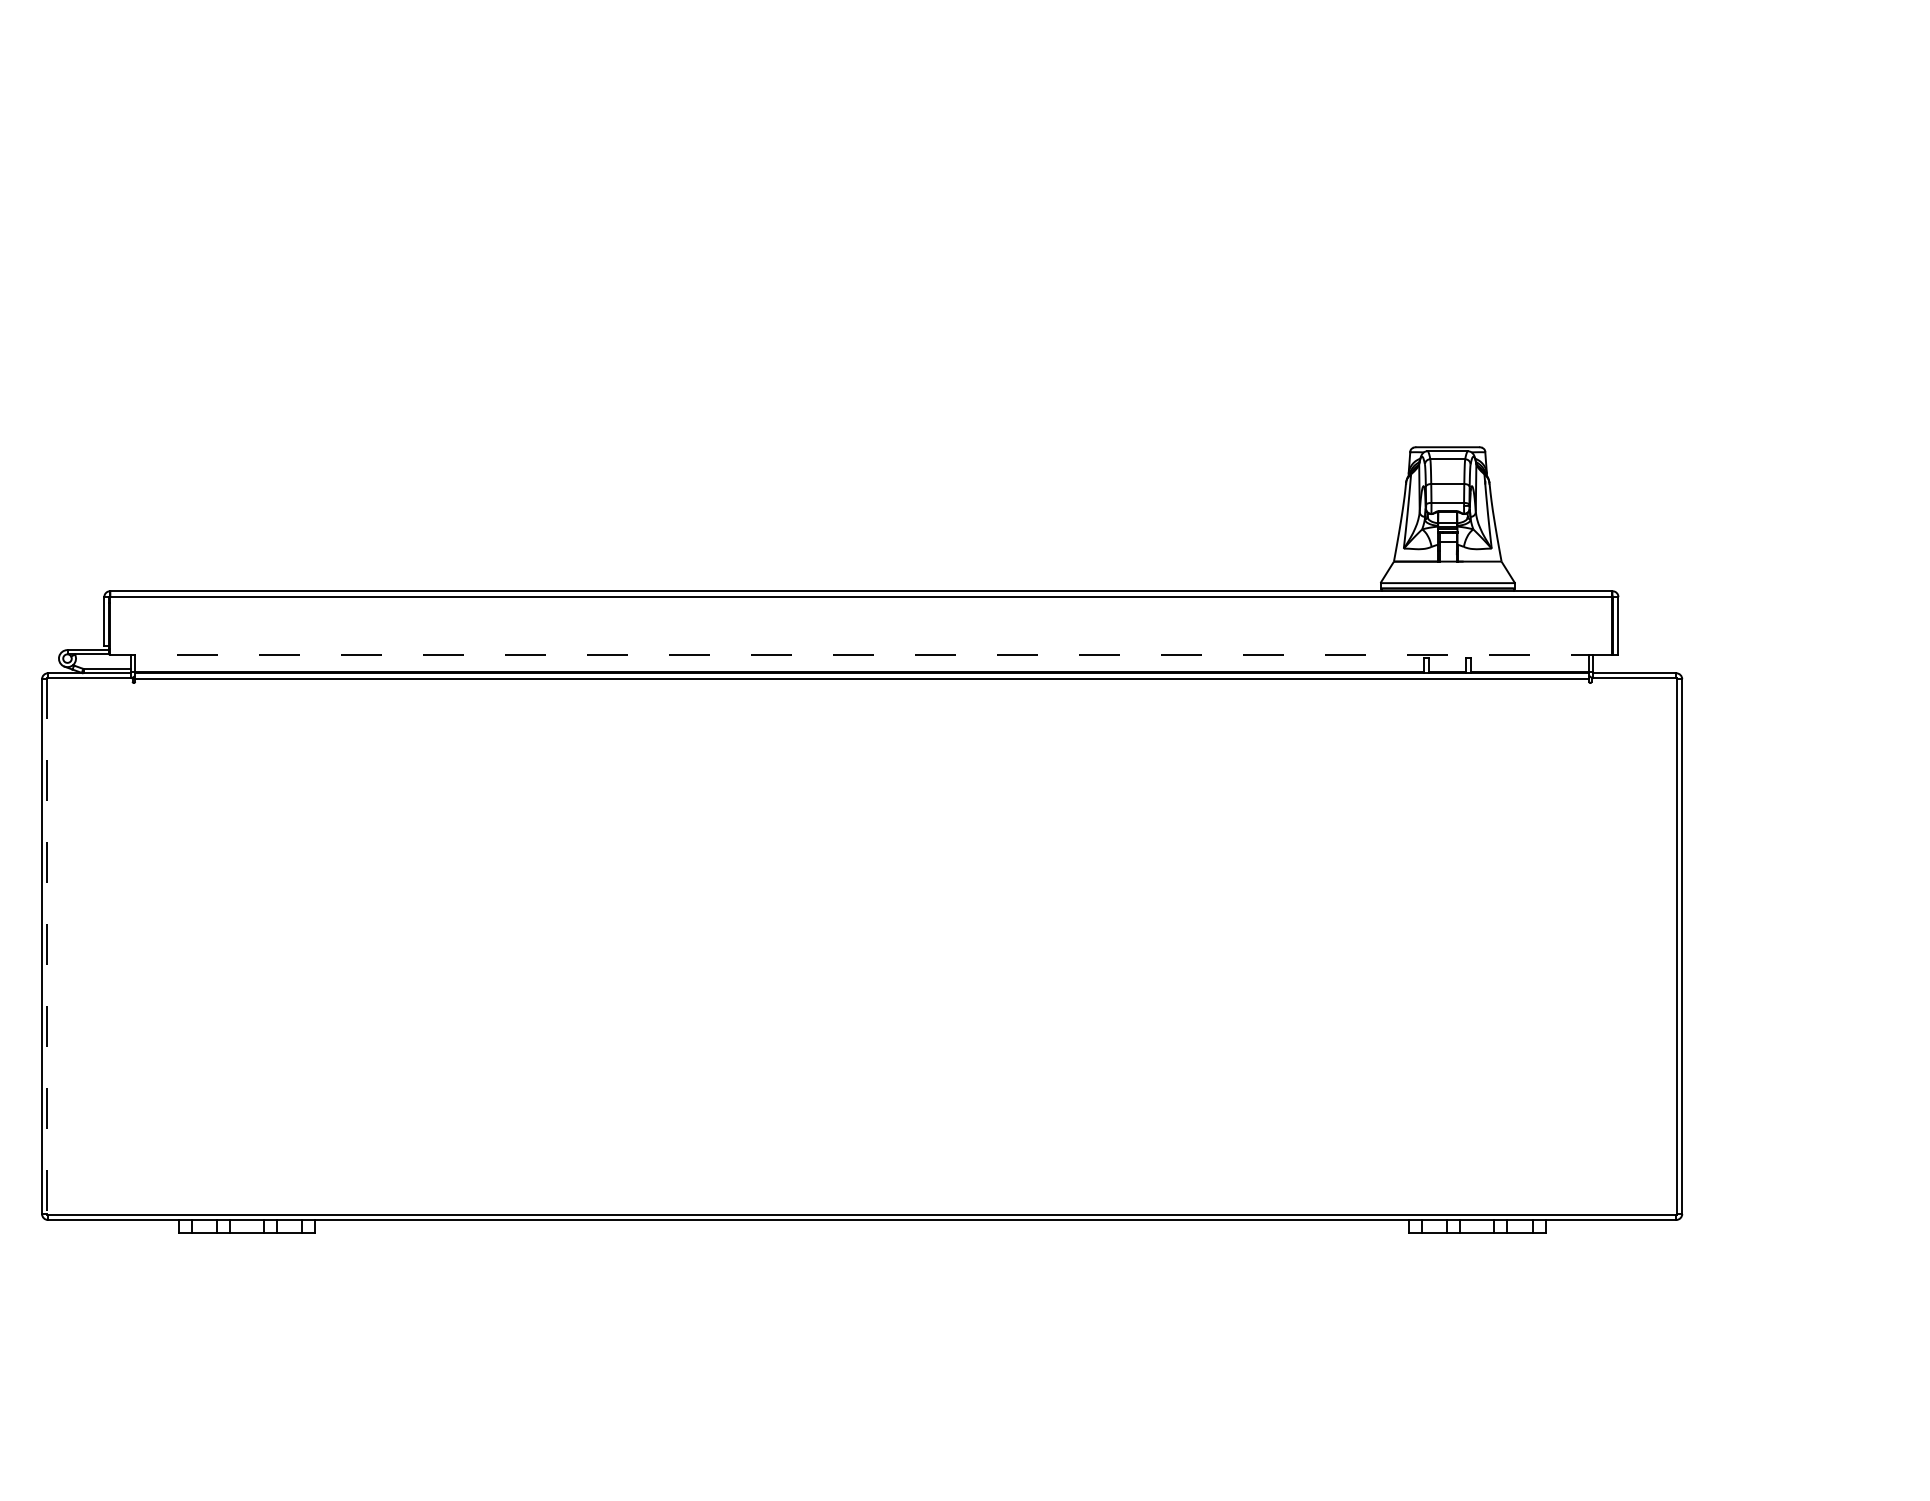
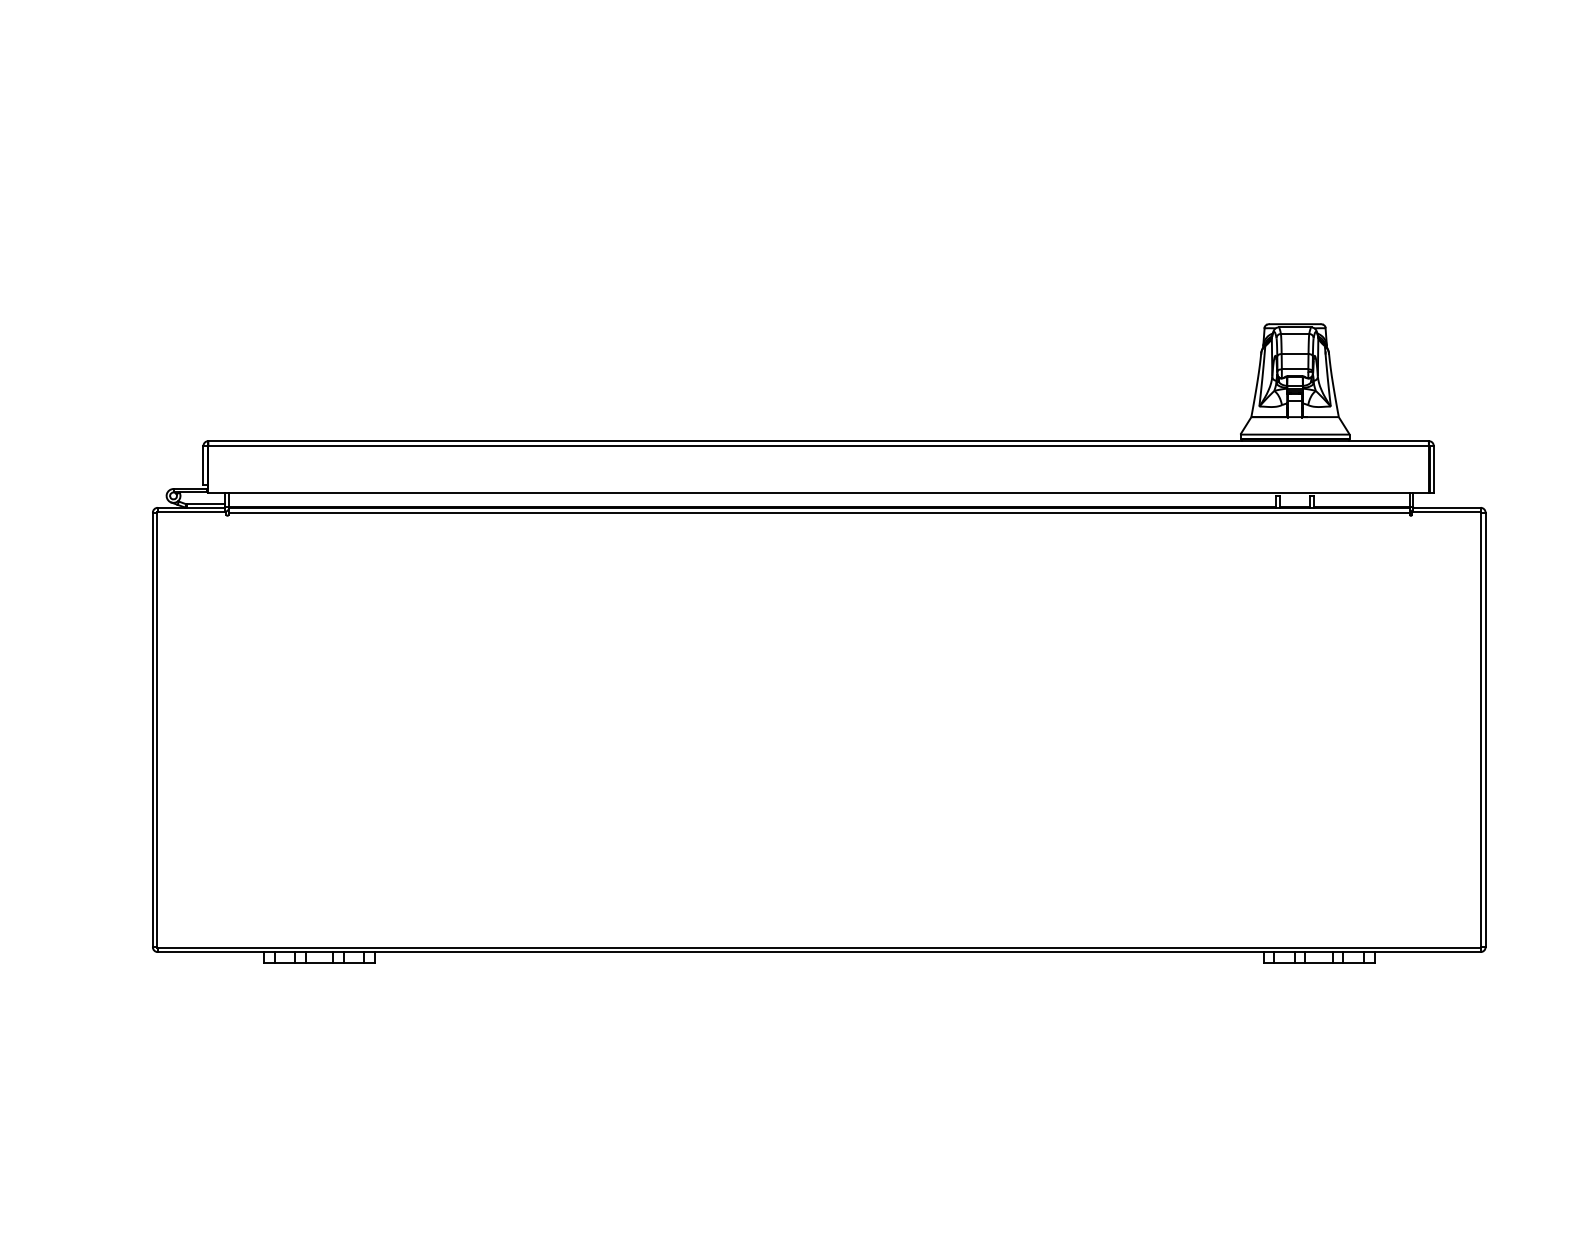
line: (861, 655) -> (818, 493), dashed -> solid
line: (47, 946) -> (157, 729), dashed -> solid

